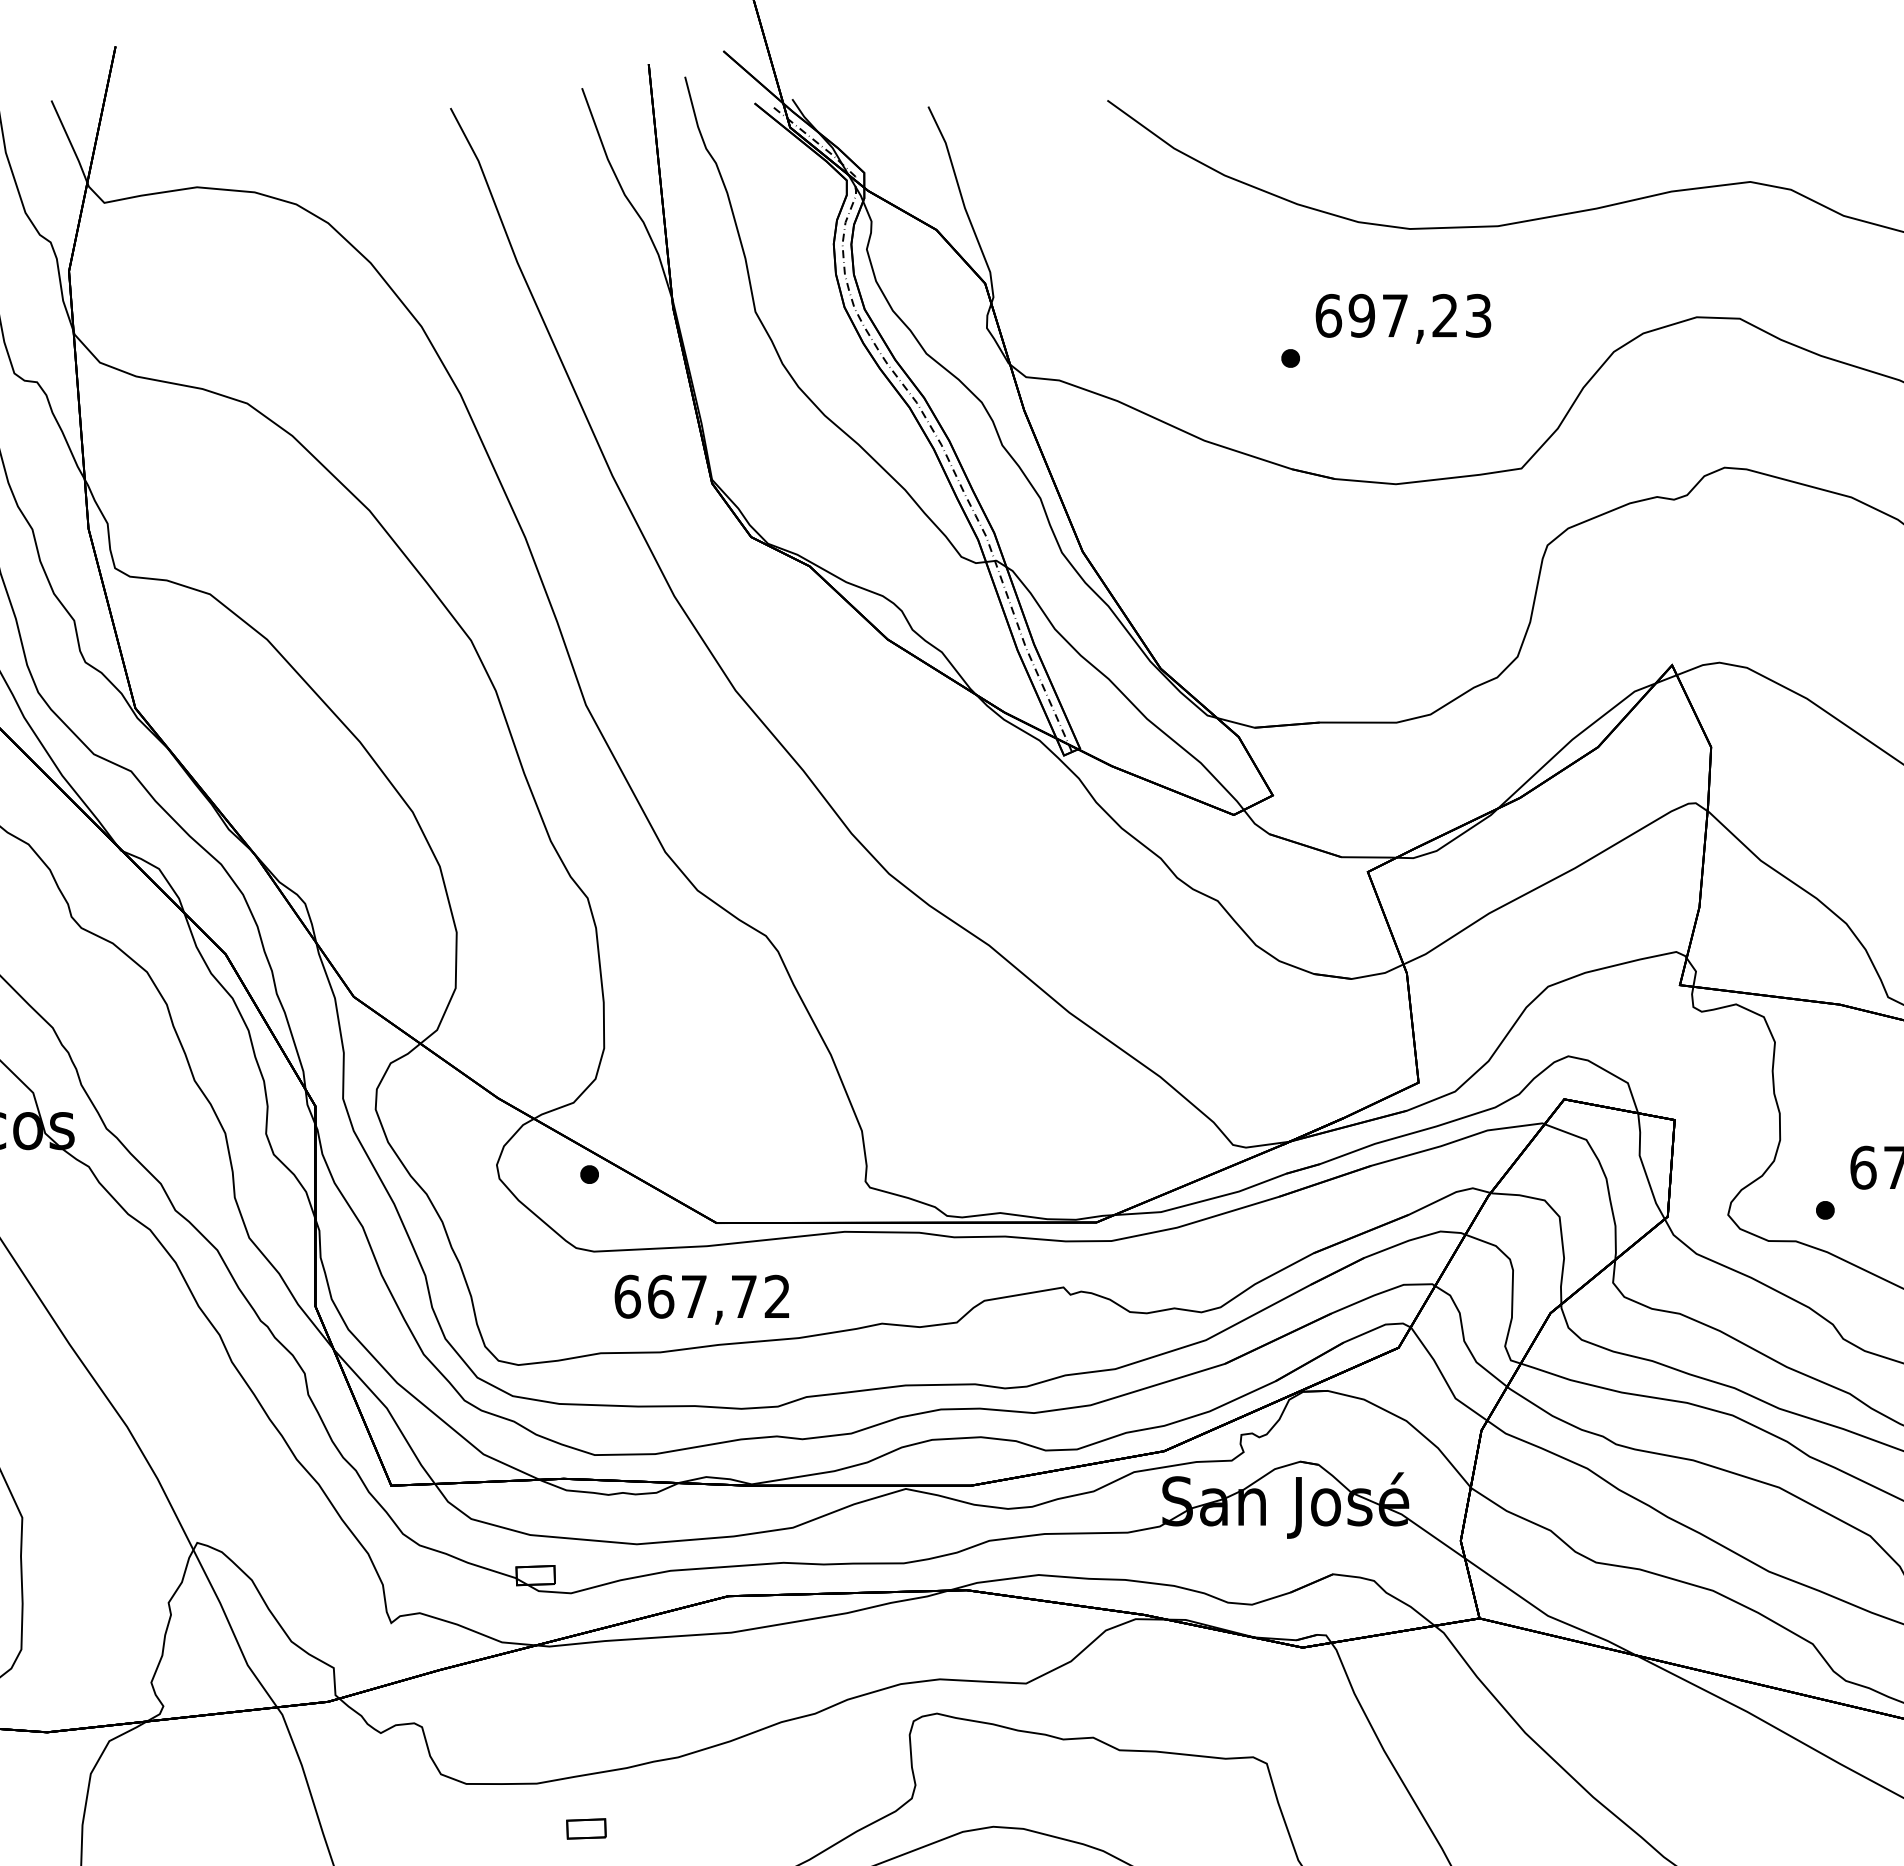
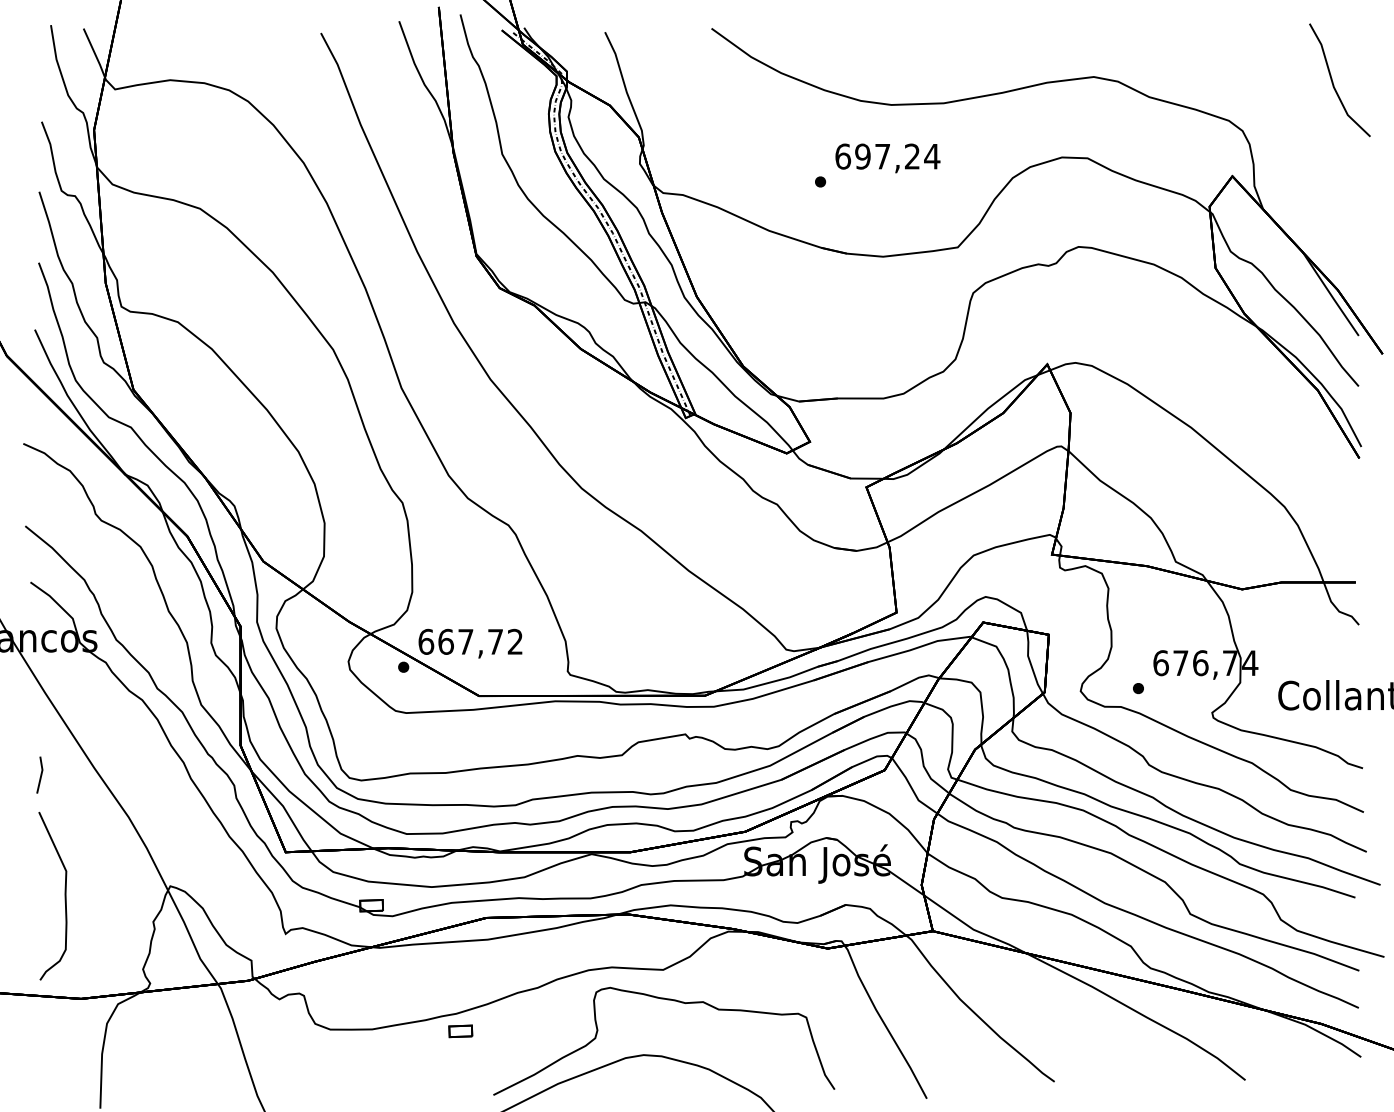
text: (1478, 315) -> (932, 156), 697,23 -> 697,24
text: (702, 1299) -> (470, 643), moved
part: (585, 1829) -> (460, 1031), moved

